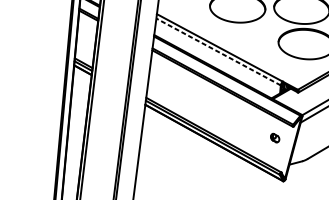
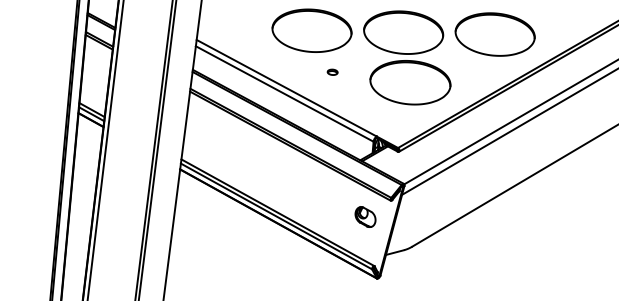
part: (252, 36) -> (332, 71), added
line: (218, 52) -> (284, 94), dashed -> solid
part: (275, 137) -> (365, 216), size x1.67

